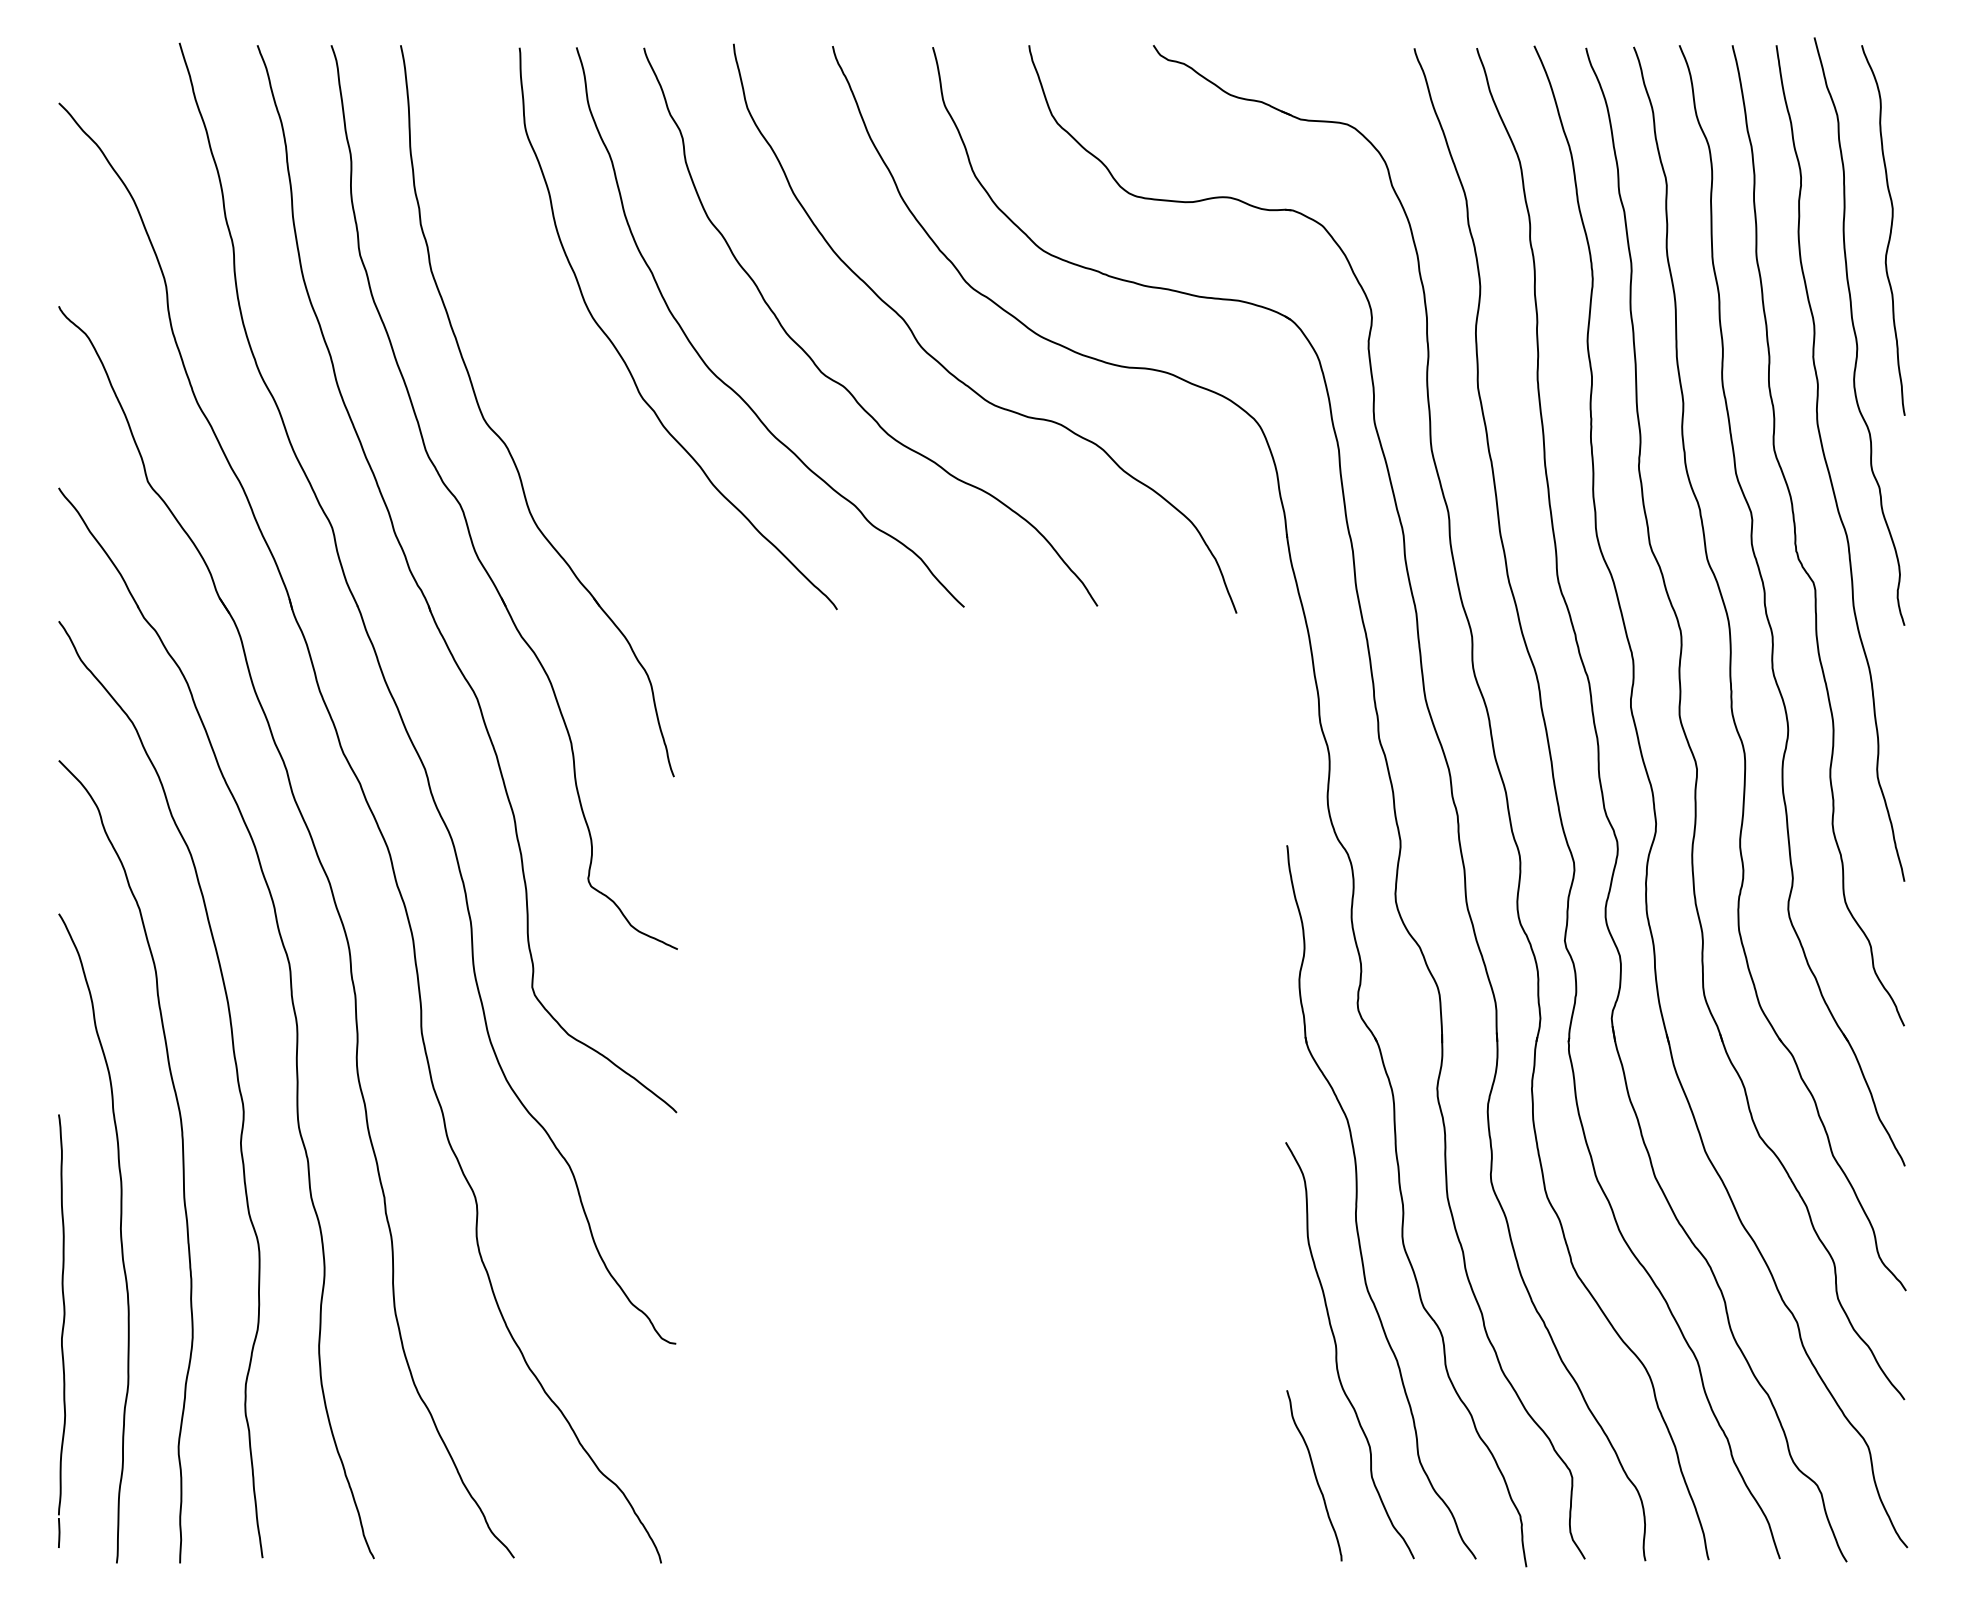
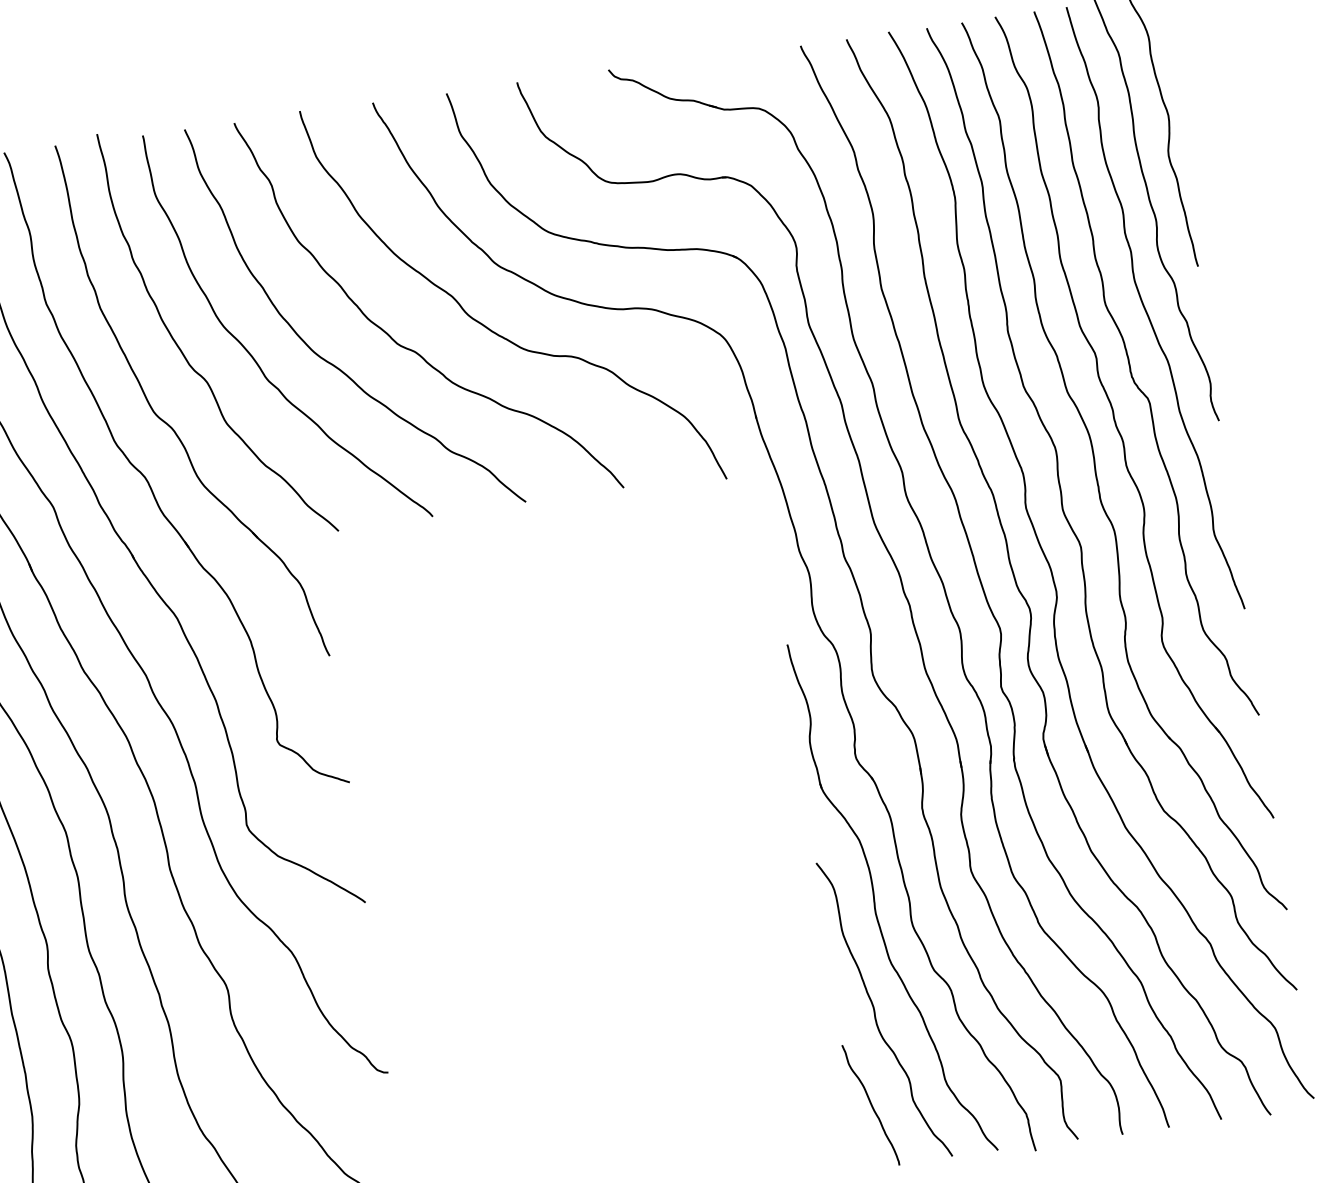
curve: (534, 346) -> (183, 353), added

